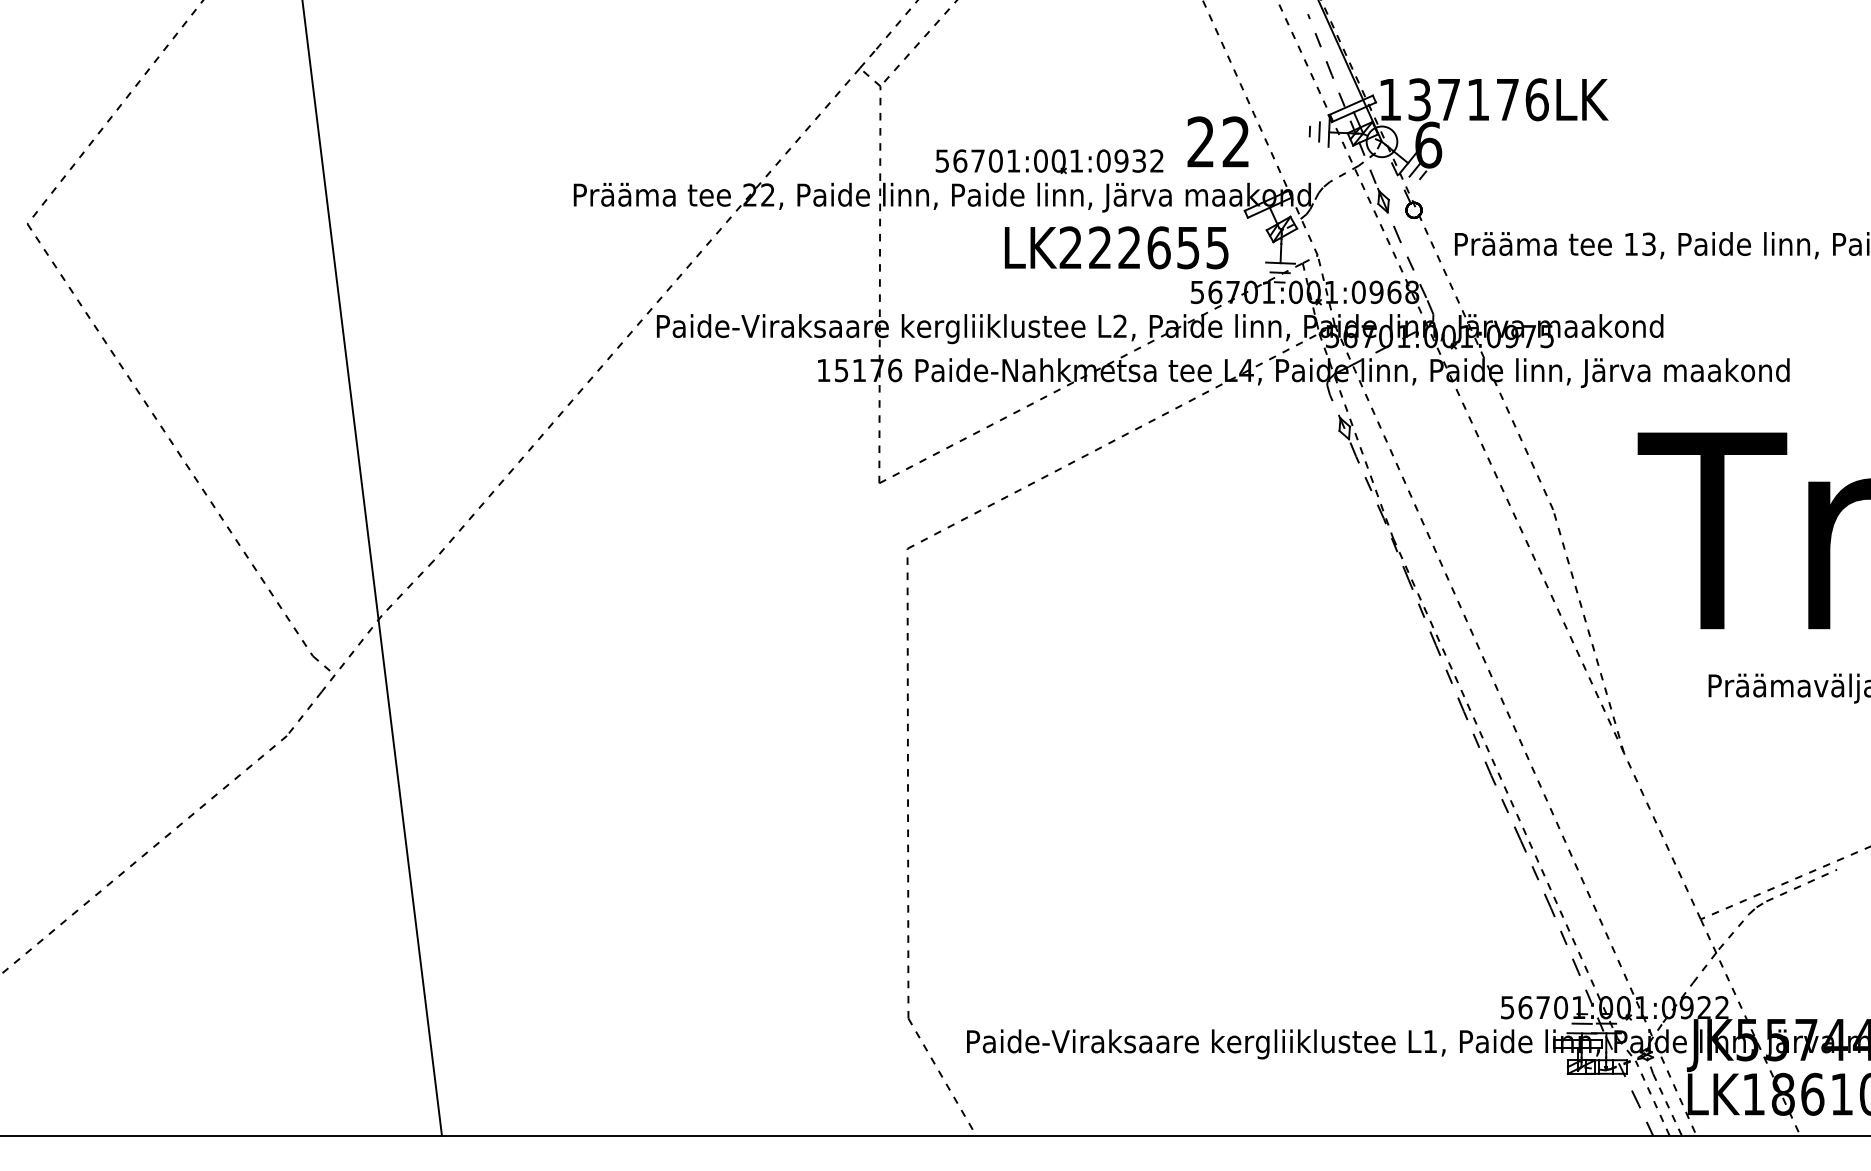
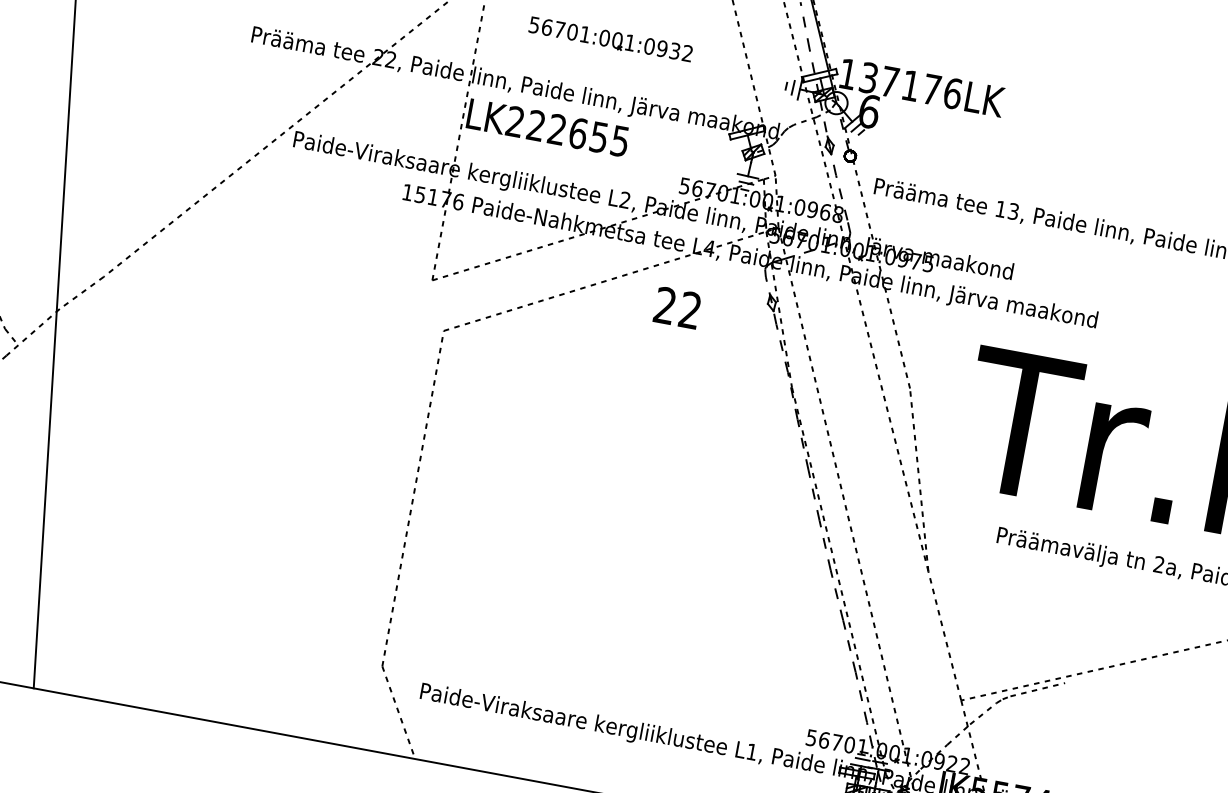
text: (1217, 141) -> (677, 307), moved
part: (1049, 161) -> (610, 39), moved
text: (1116, 247) -> (547, 127), moved

